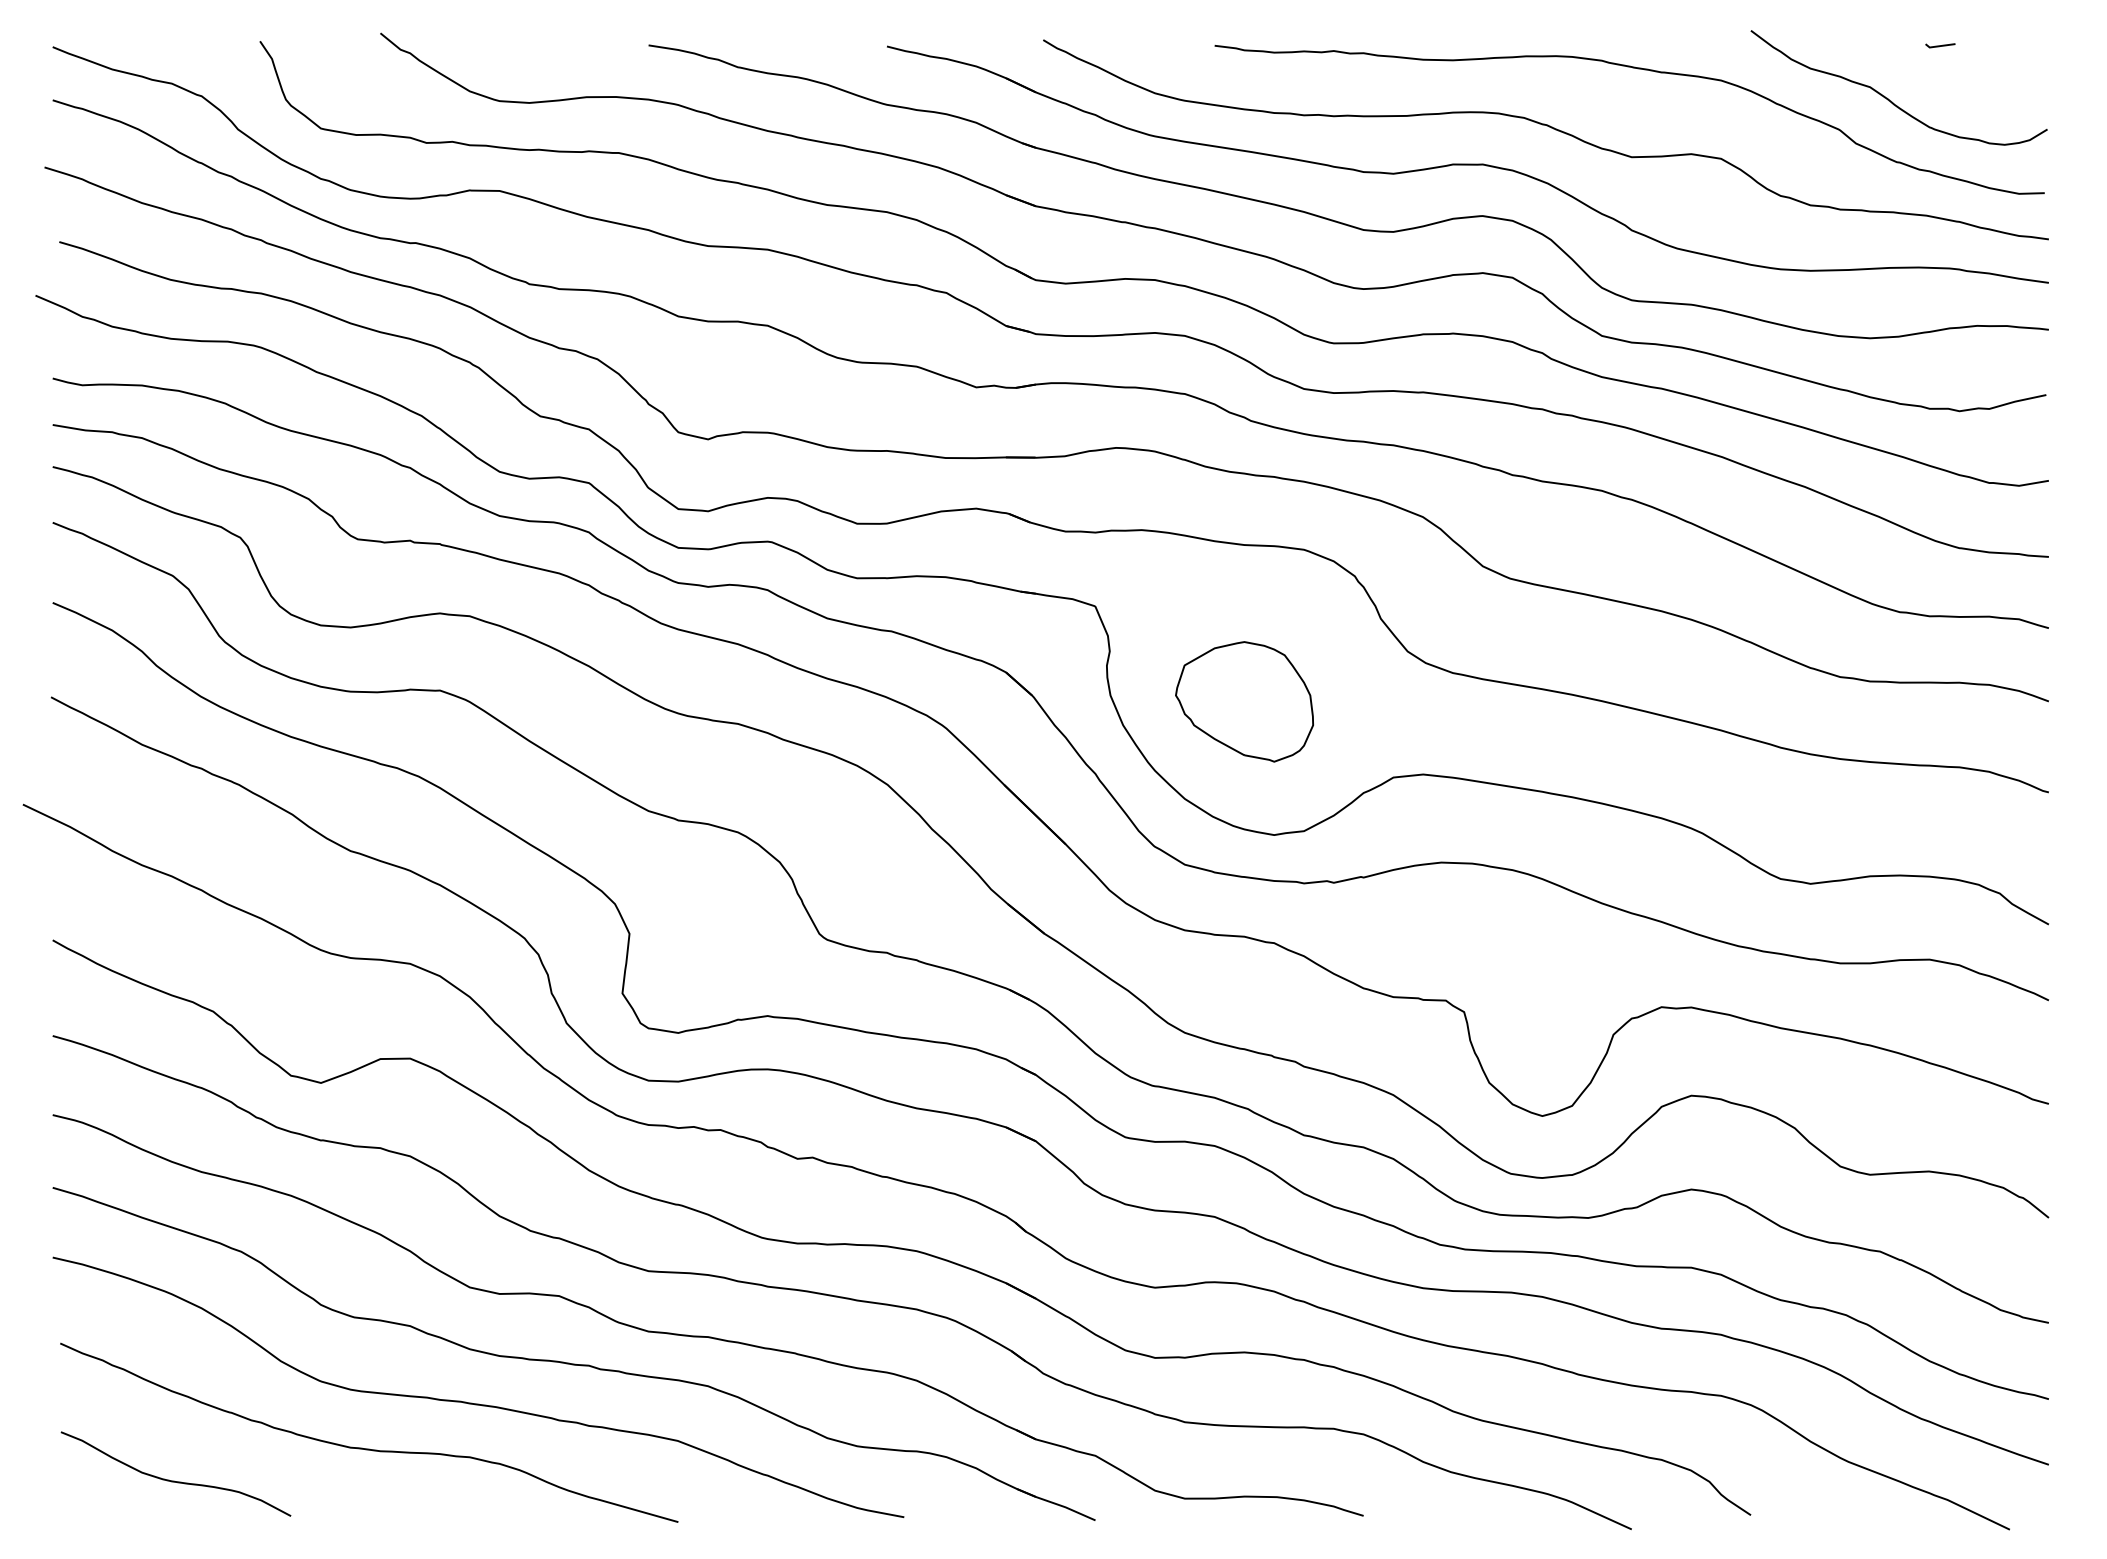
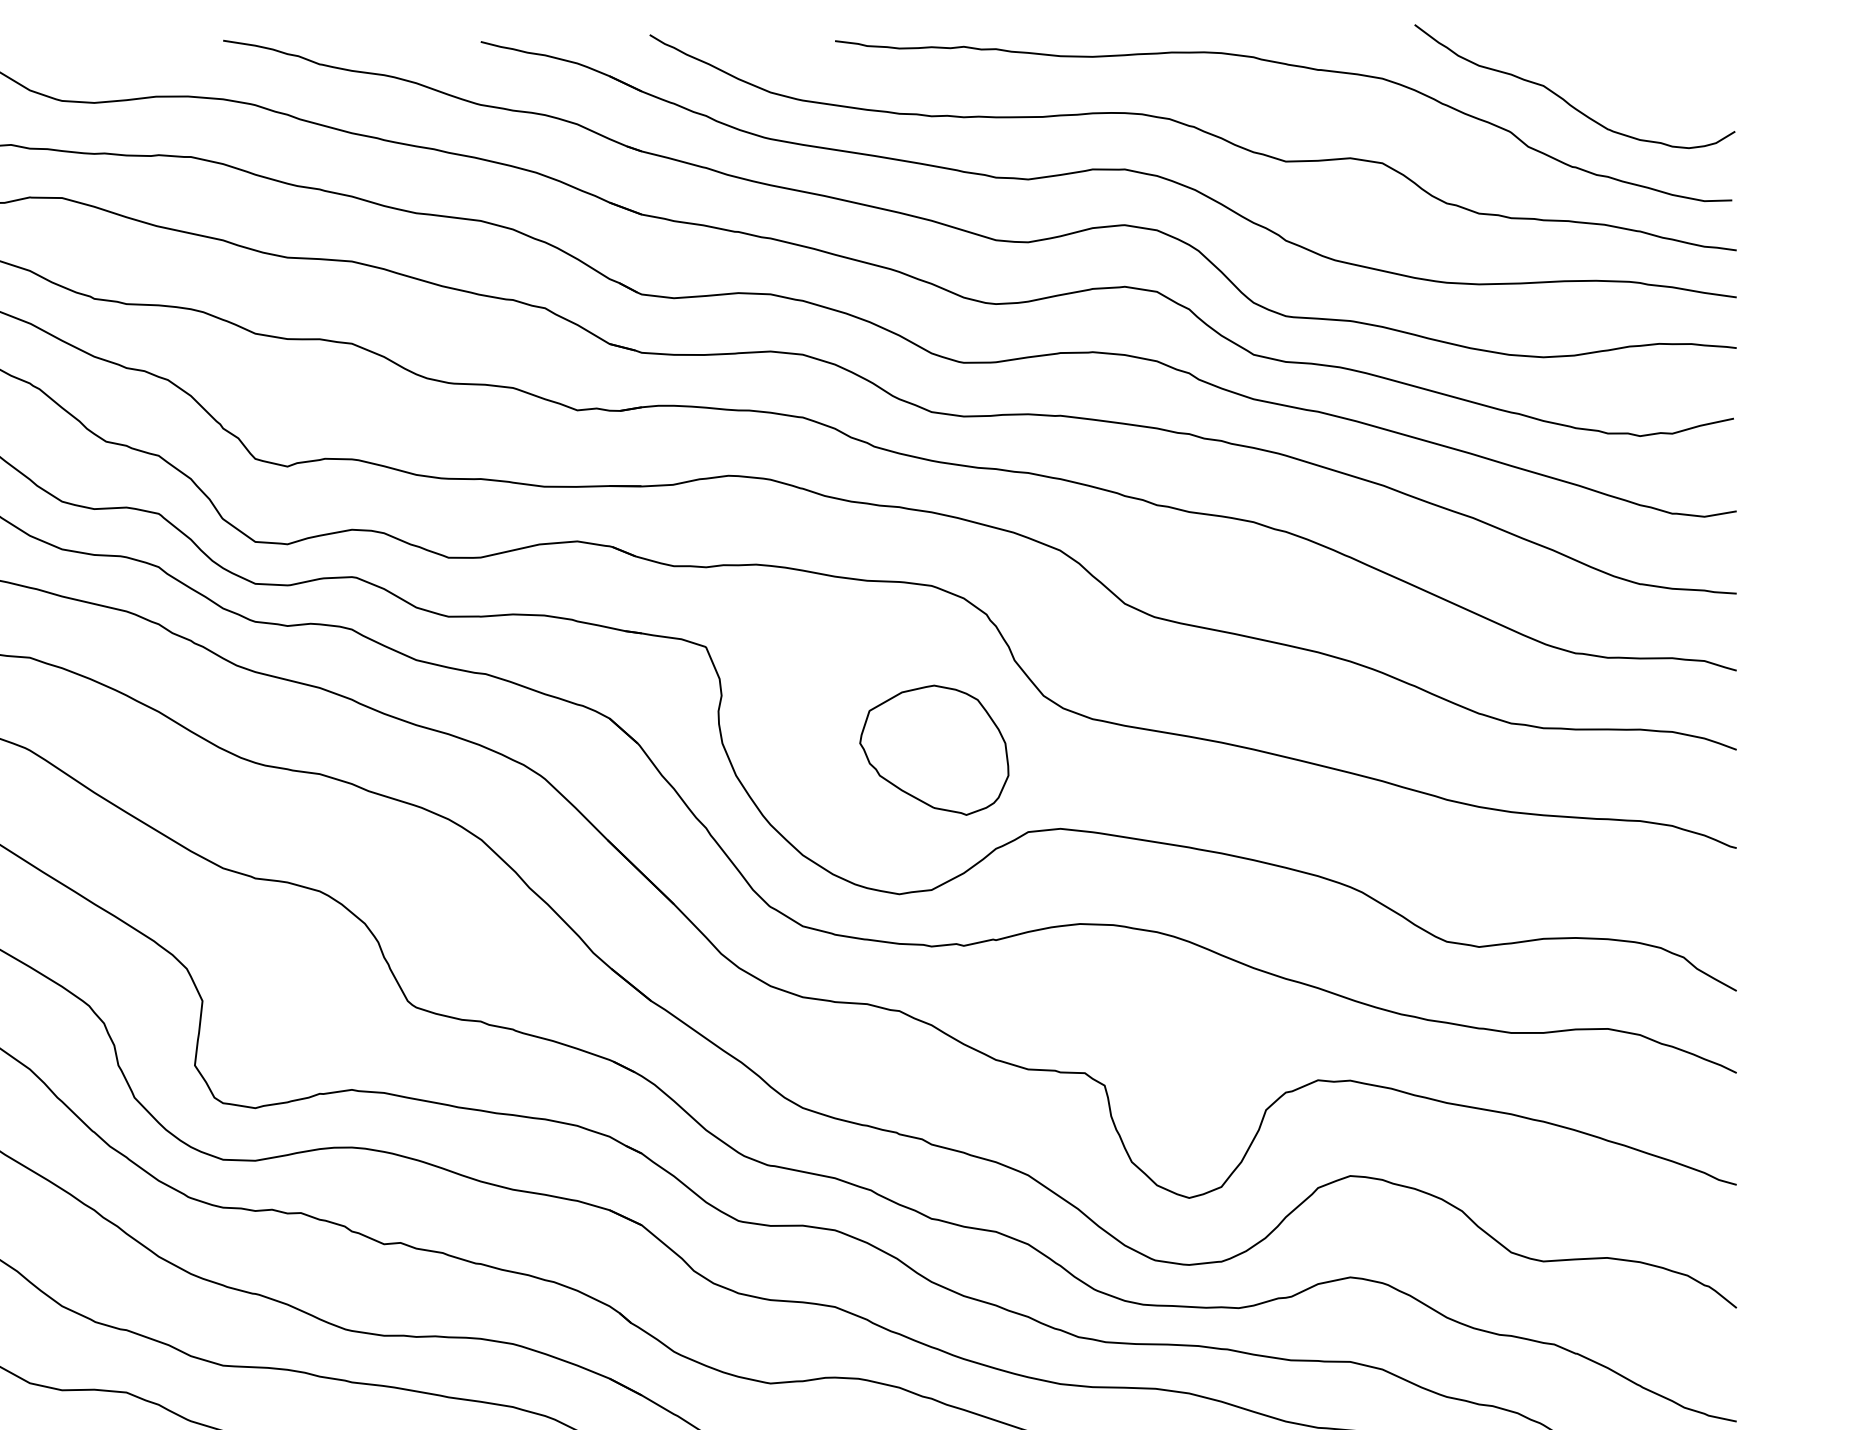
line: (1940, 45) -> (1619, 40), removed
part: (1244, 701) -> (934, 749), moved

